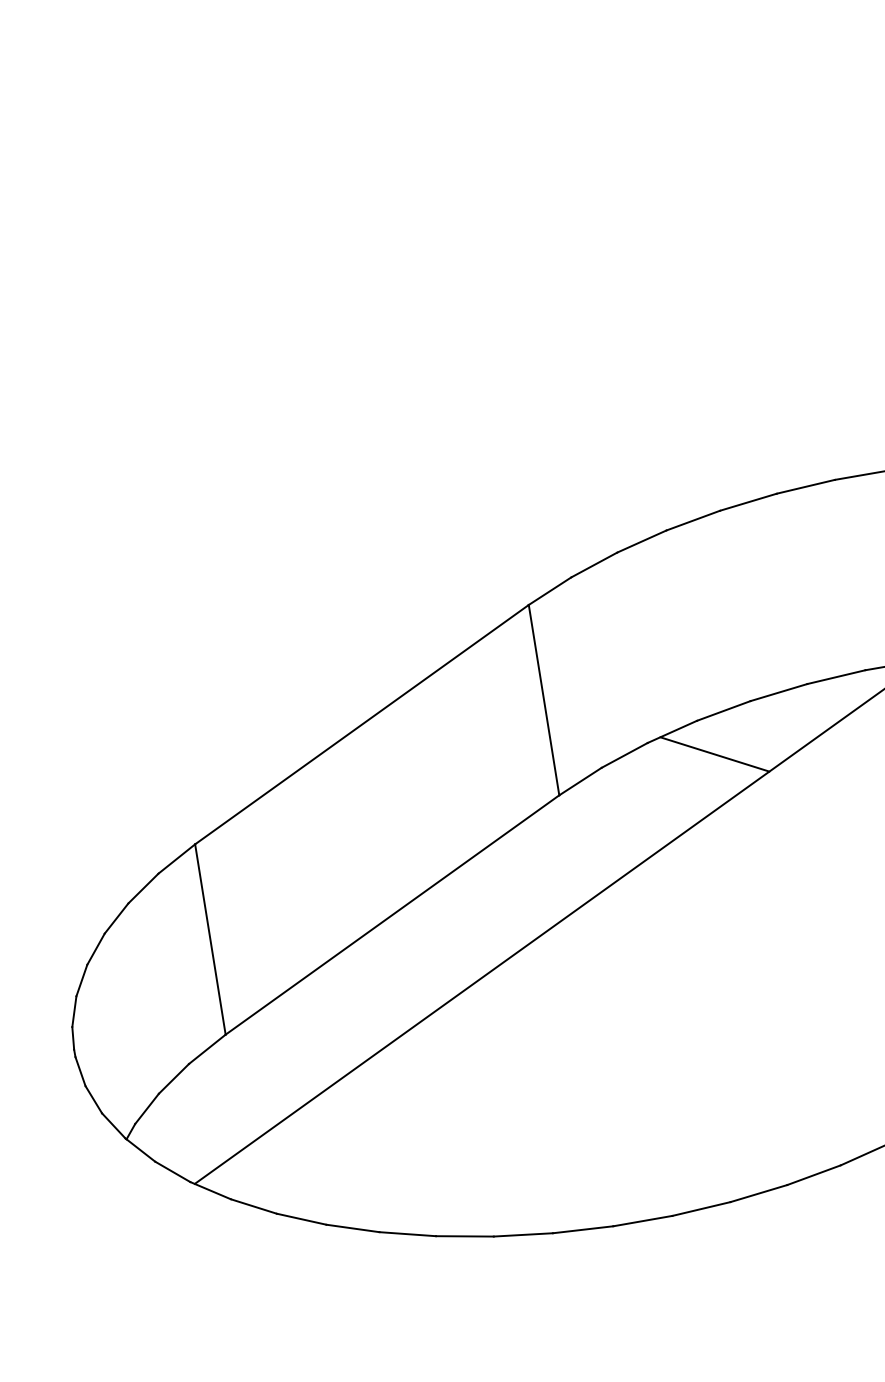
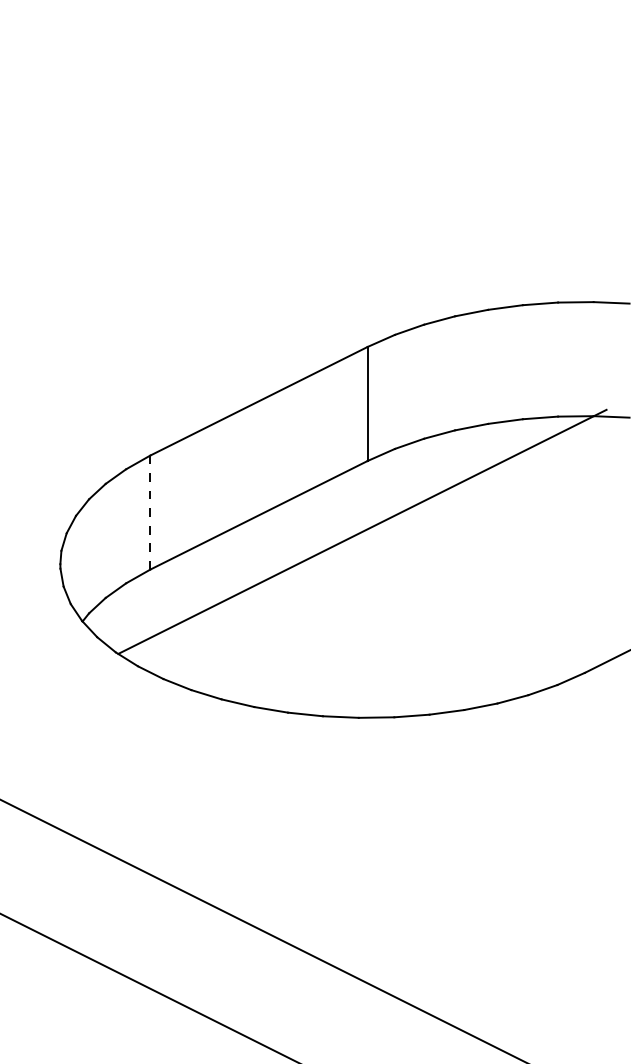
line: (715, 754) -> (462, 451), removed
line: (210, 940) -> (150, 513), solid -> dashed

